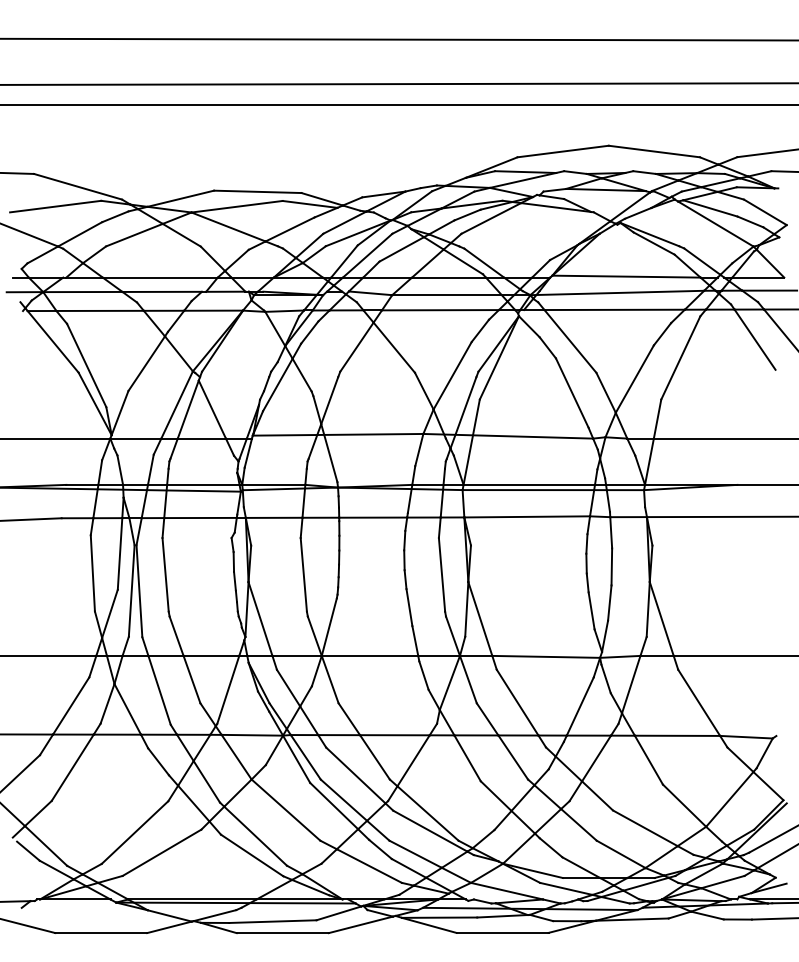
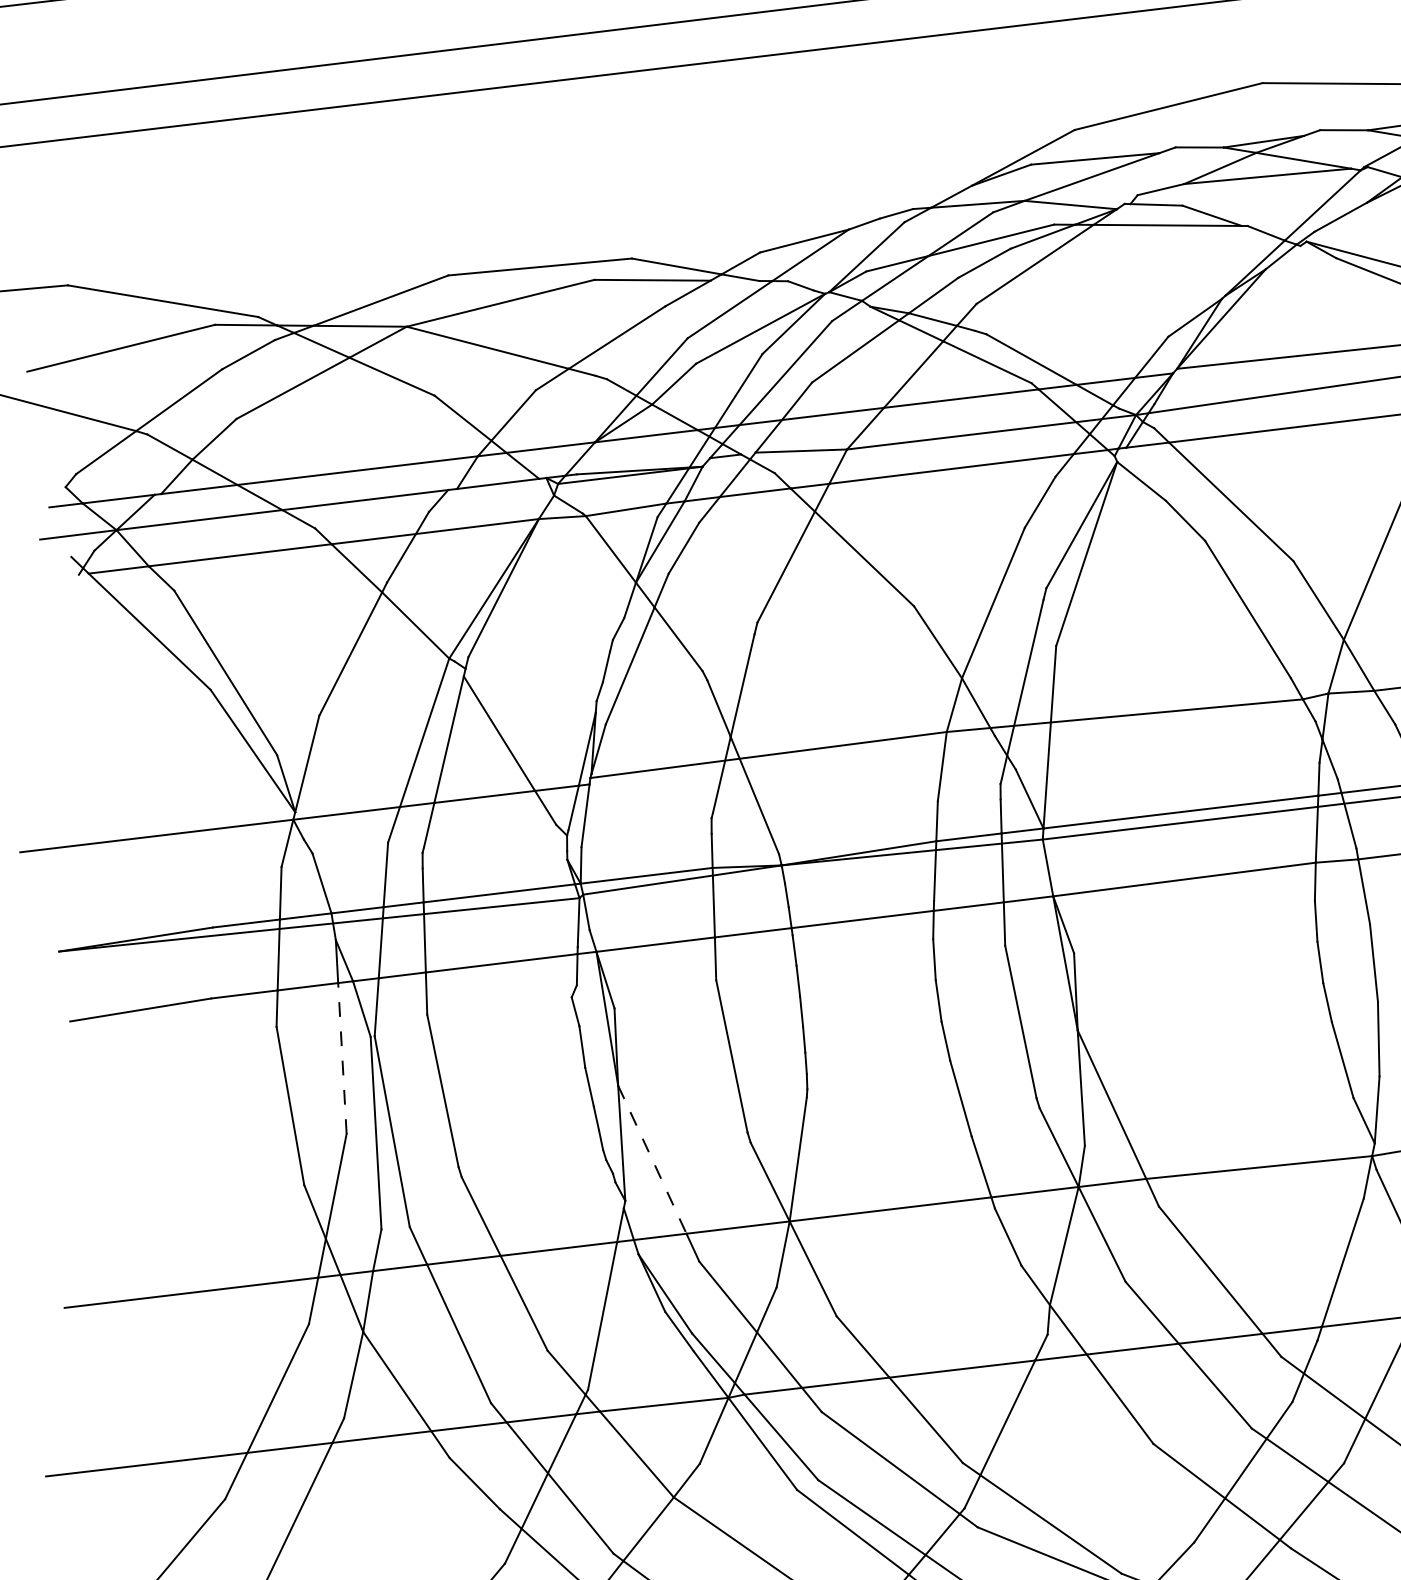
line: (120, 553) -> (343, 1057), solid -> dashed
line: (260, 619) -> (652, 1160), solid -> dashed

